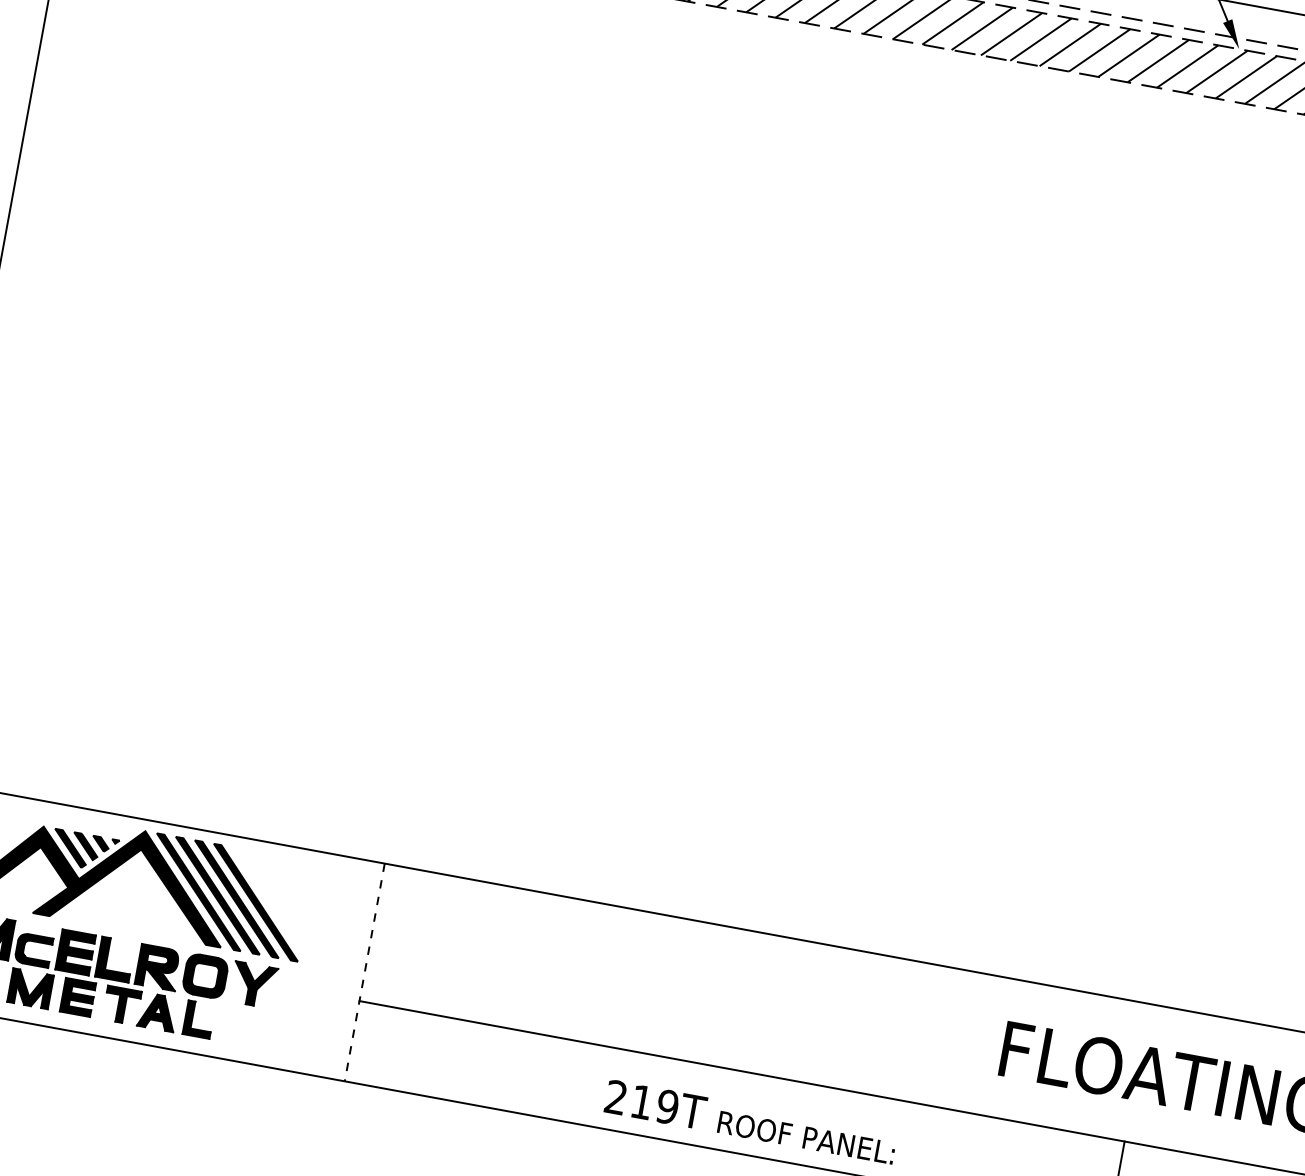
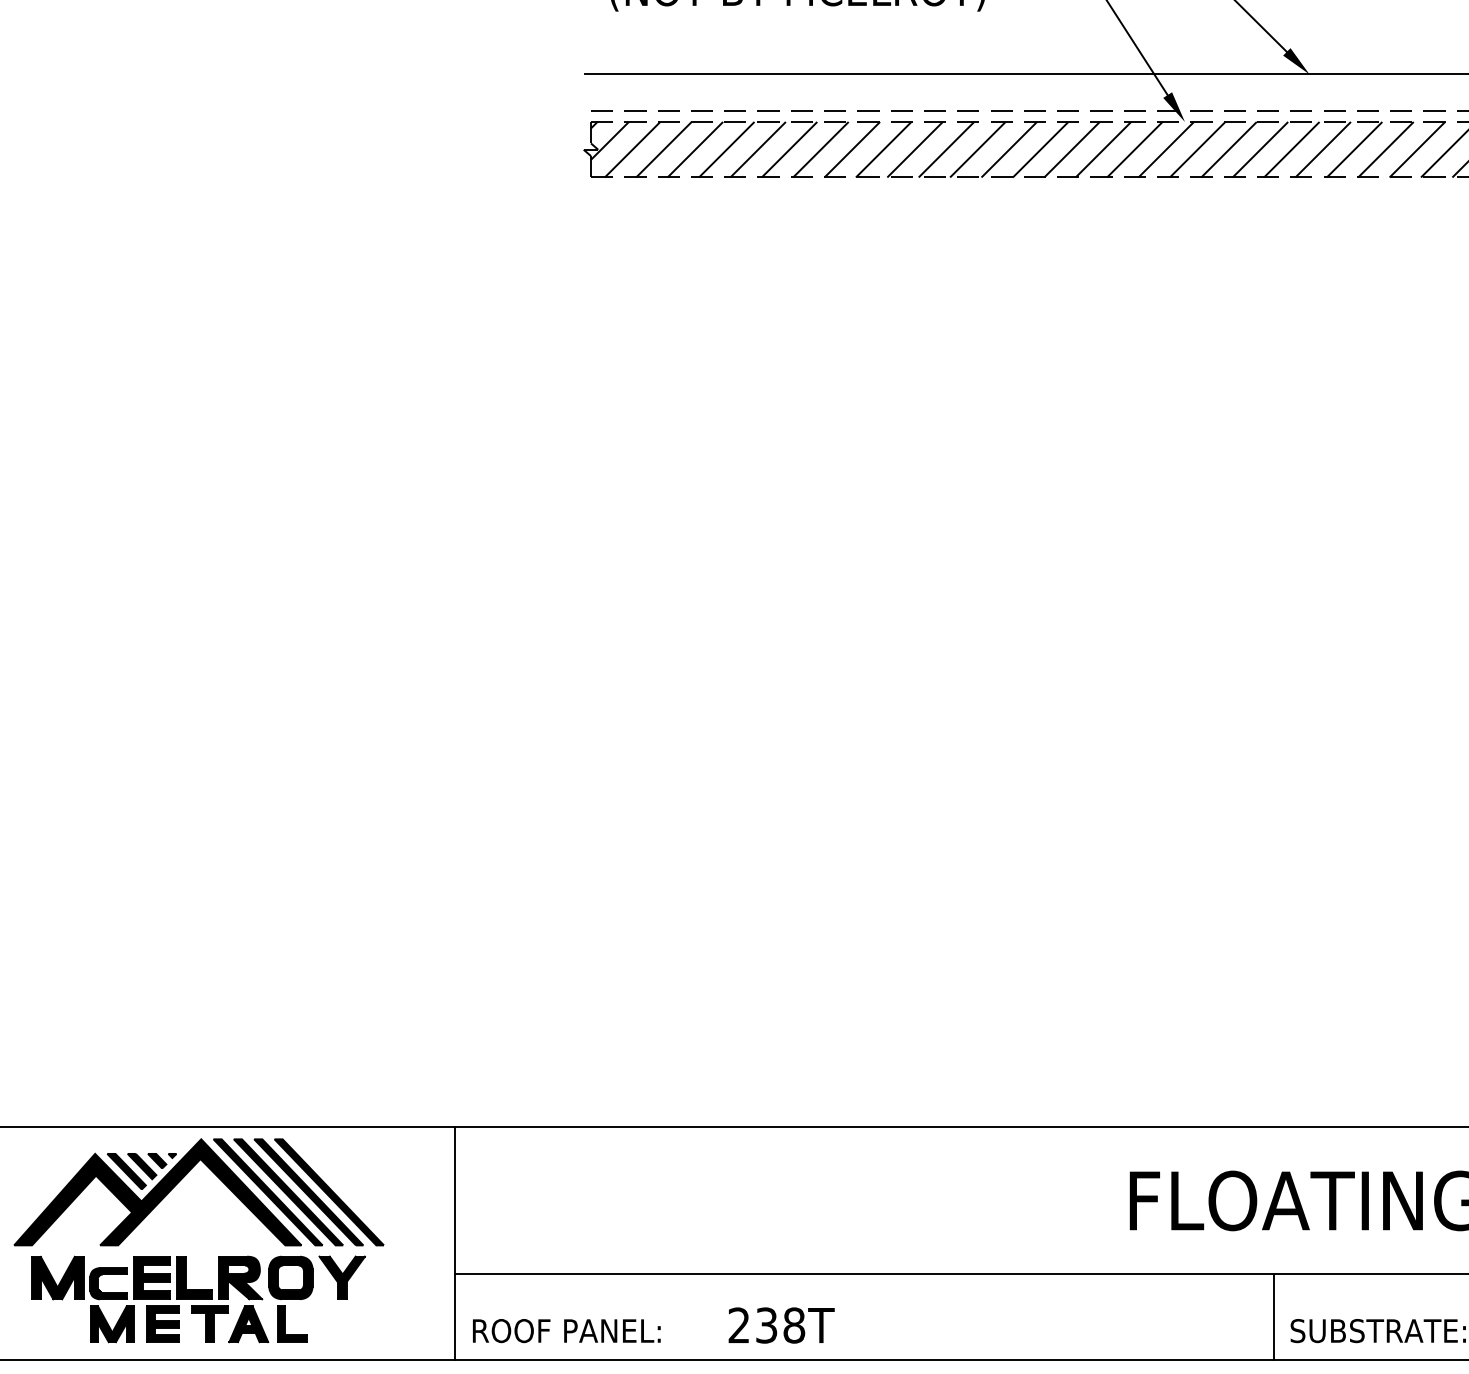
line: (364, 973) -> (455, 1244), dashed -> solid
text: (654, 1104) -> (780, 1325), 219T -> 238T
text: (806, 1138) -> (566, 1331), moved

